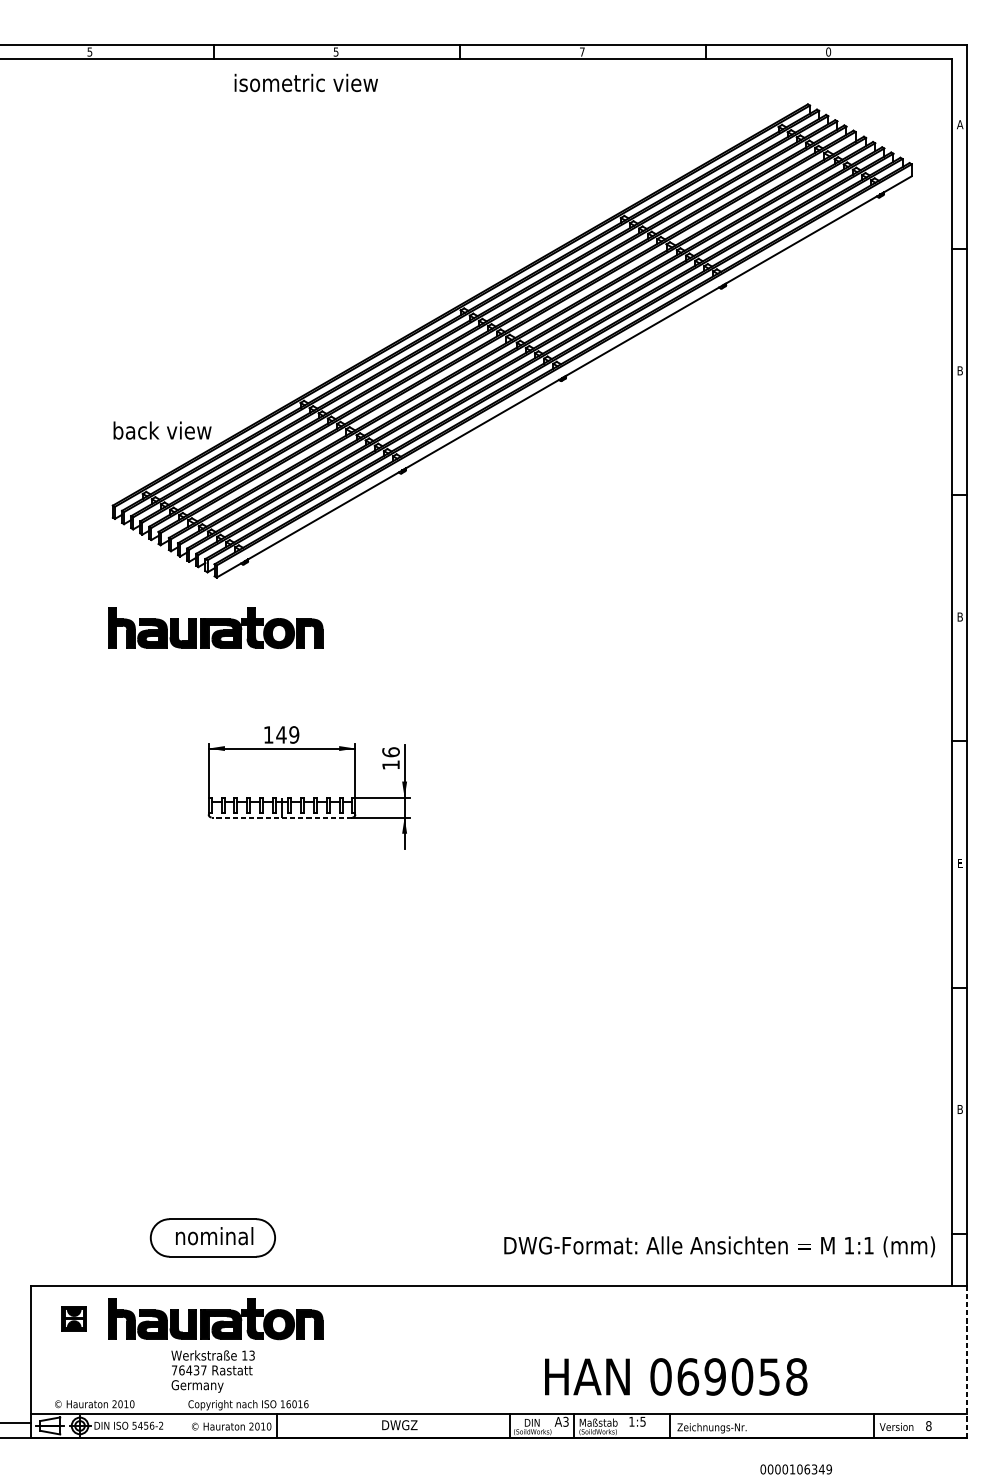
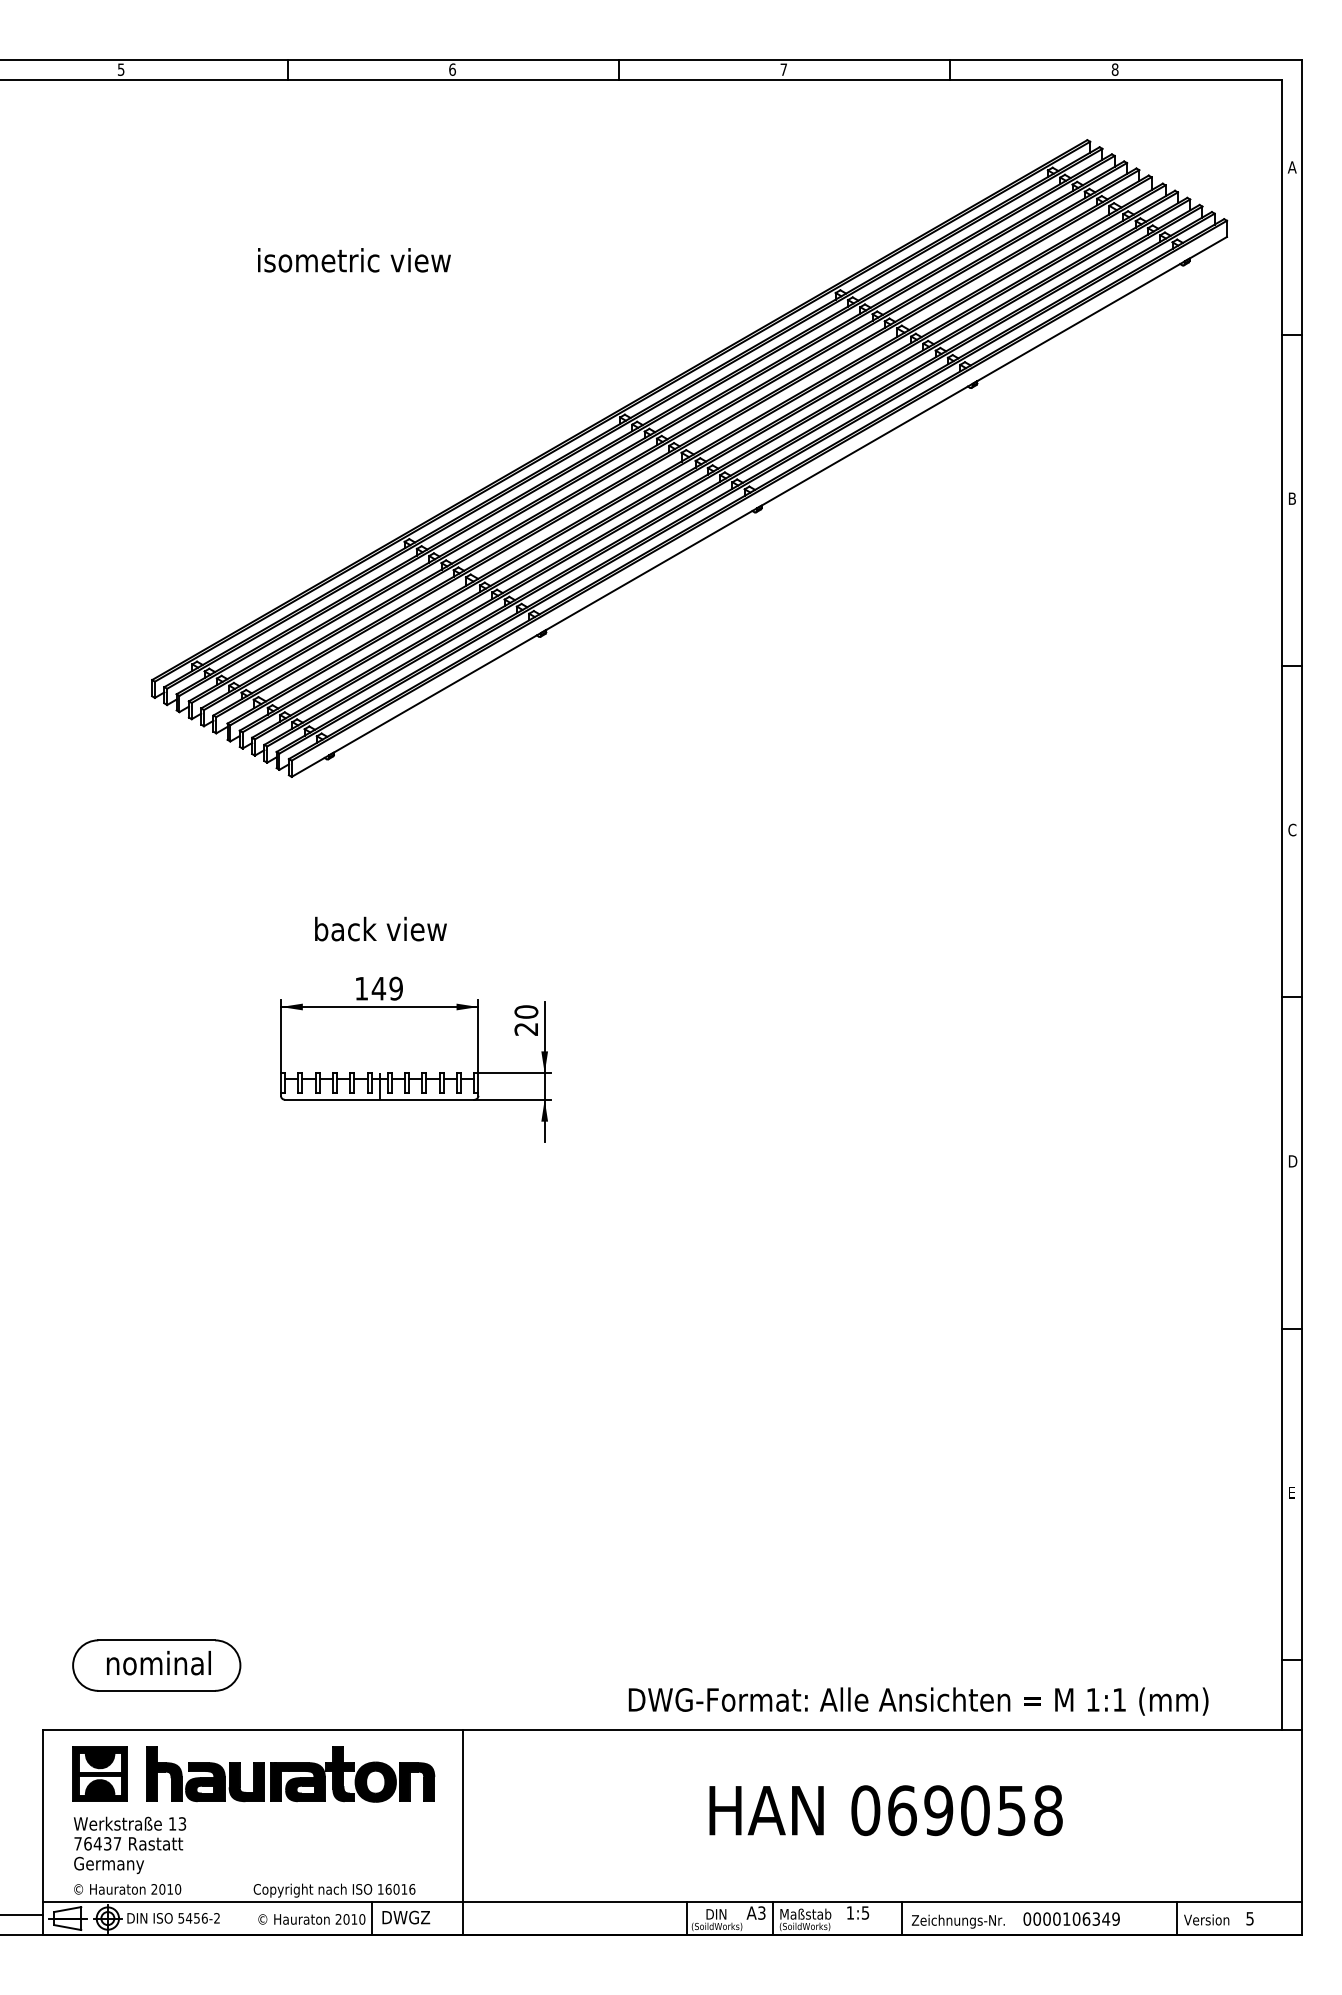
text: (336, 51) -> (452, 69), 5 -> 6
text: (828, 51) -> (1114, 69), 0 -> 8
text: (306, 83) -> (354, 260), moved
text: (162, 430) -> (380, 928), moved
text: (960, 616) -> (1292, 829), B -> C
part: (215, 627) -> (290, 844), removed
text: (391, 758) -> (526, 1020), 16 -> 20
line: (281, 817) -> (379, 1099), dashed -> solid
text: (961, 863) -> (1293, 1161), E -> D
text: (960, 1109) -> (1292, 1492), B -> E
part: (212, 1237) -> (156, 1665), moved
text: (719, 1246) -> (918, 1701), moved
part: (73, 1318) -> (99, 1773), size x1.67
line: (344, 1361) -> (463, 1832), added
line: (967, 1361) -> (1301, 1832), dashed -> solid
text: (212, 1371) -> (129, 1845), moved
text: (675, 1376) -> (885, 1810), moved
text: (400, 1425) -> (406, 1917), moved
text: (928, 1425) -> (1249, 1918), 8 -> 5
text: (796, 1468) -> (1071, 1918), moved

